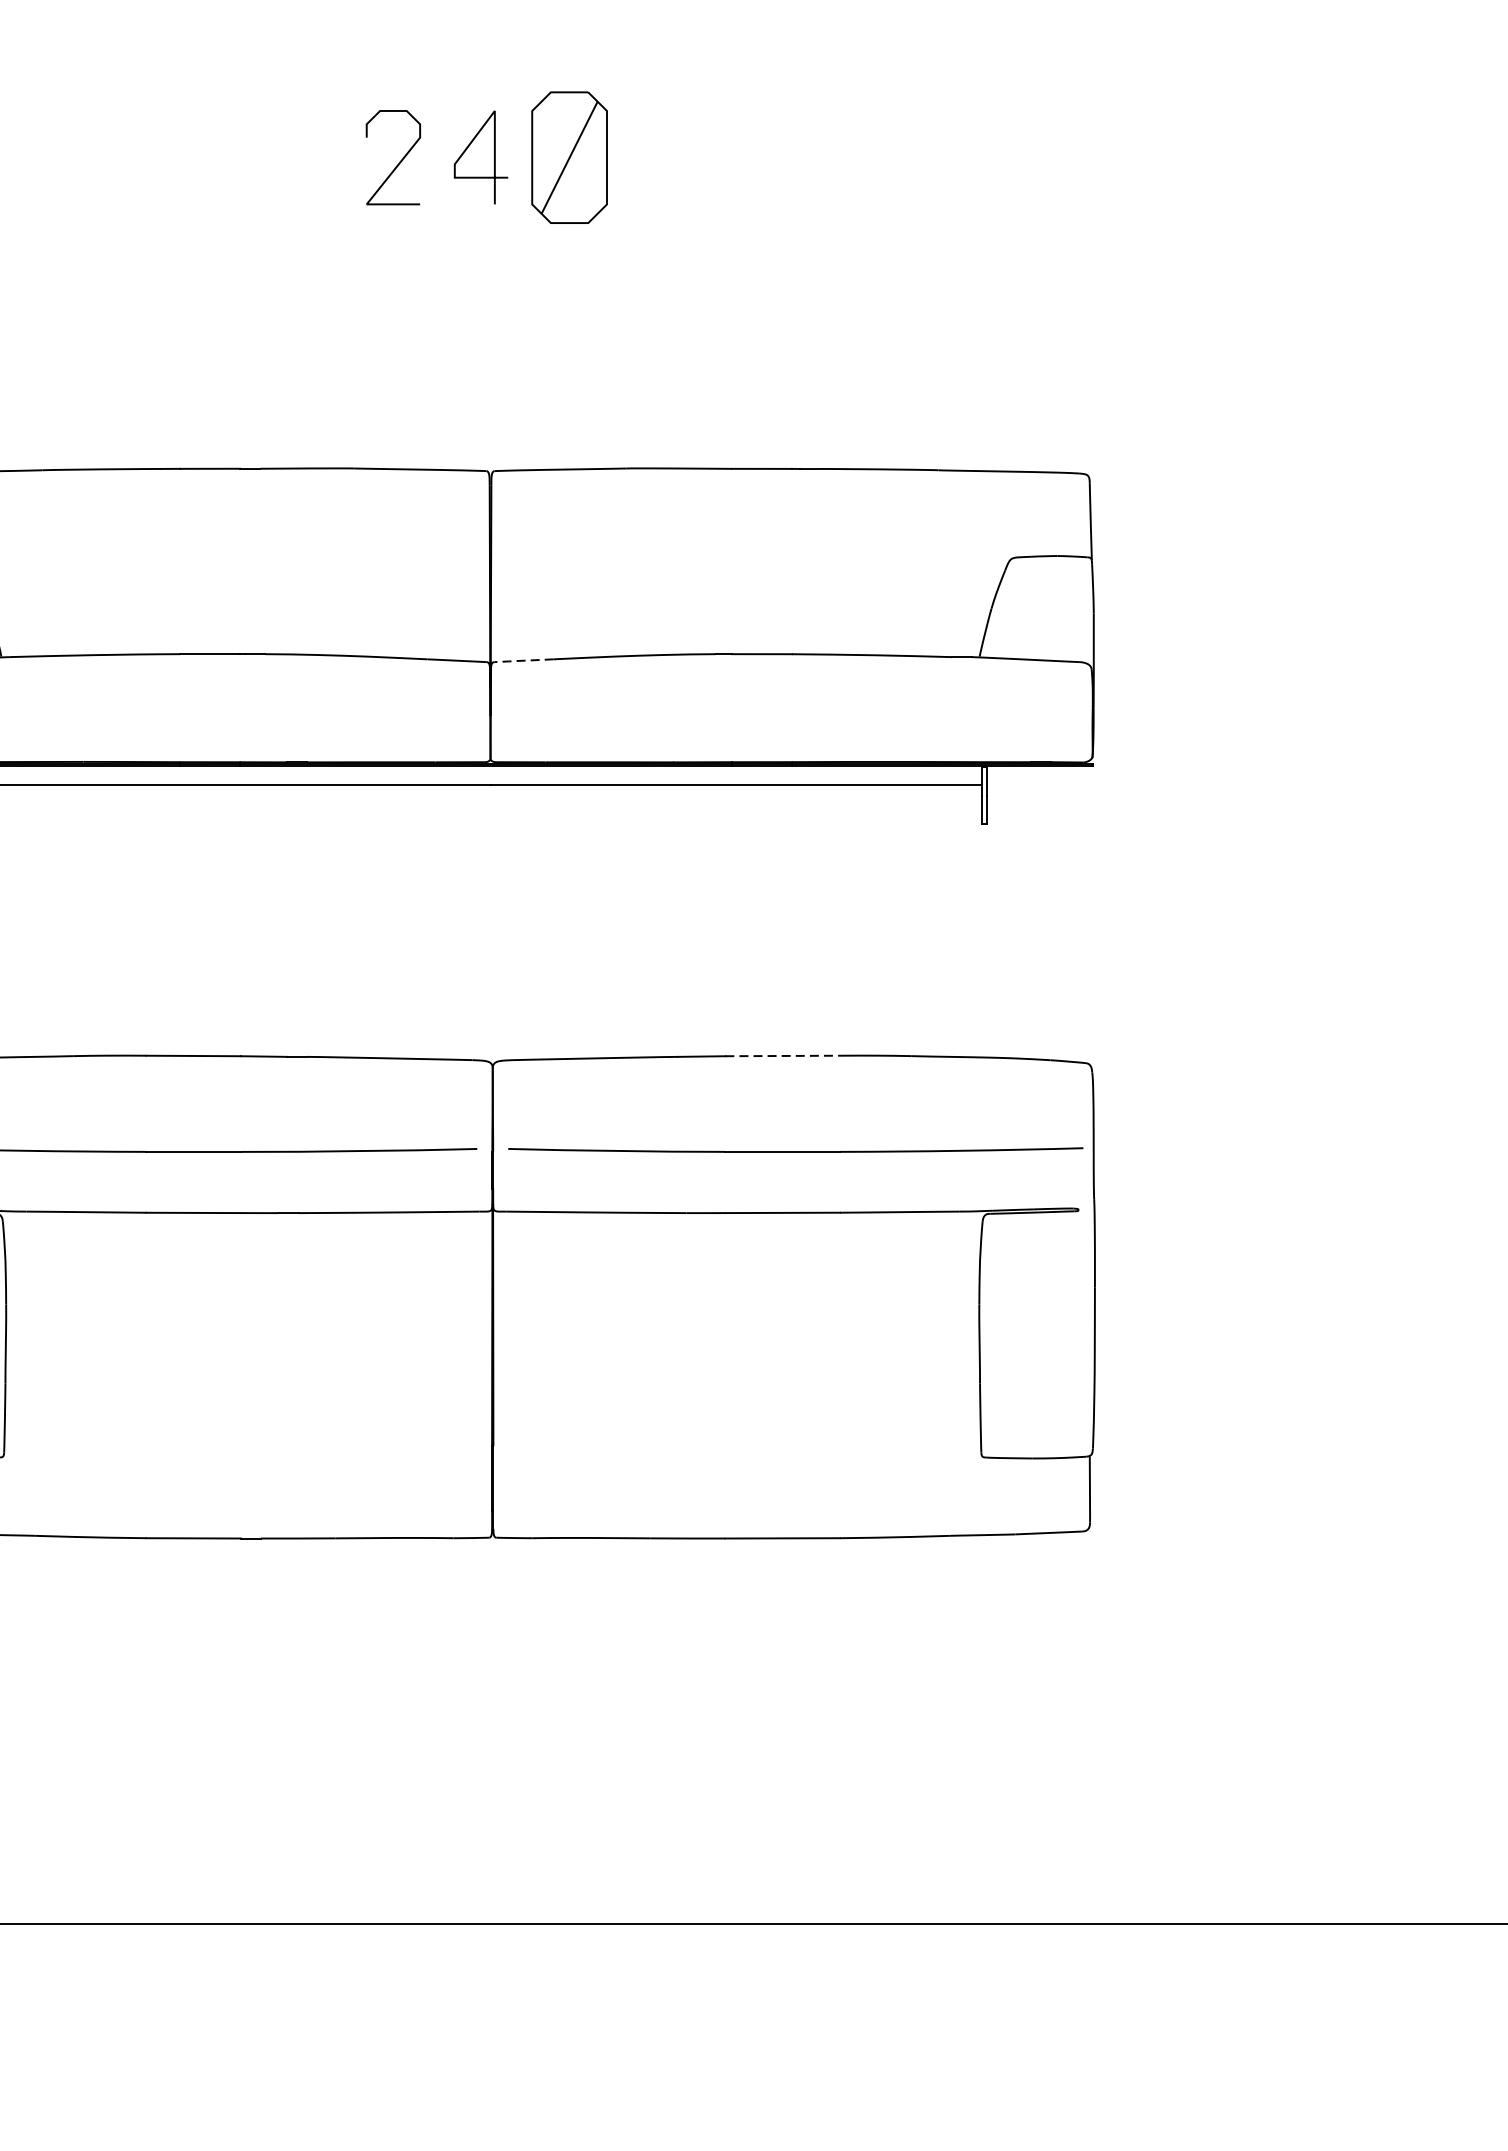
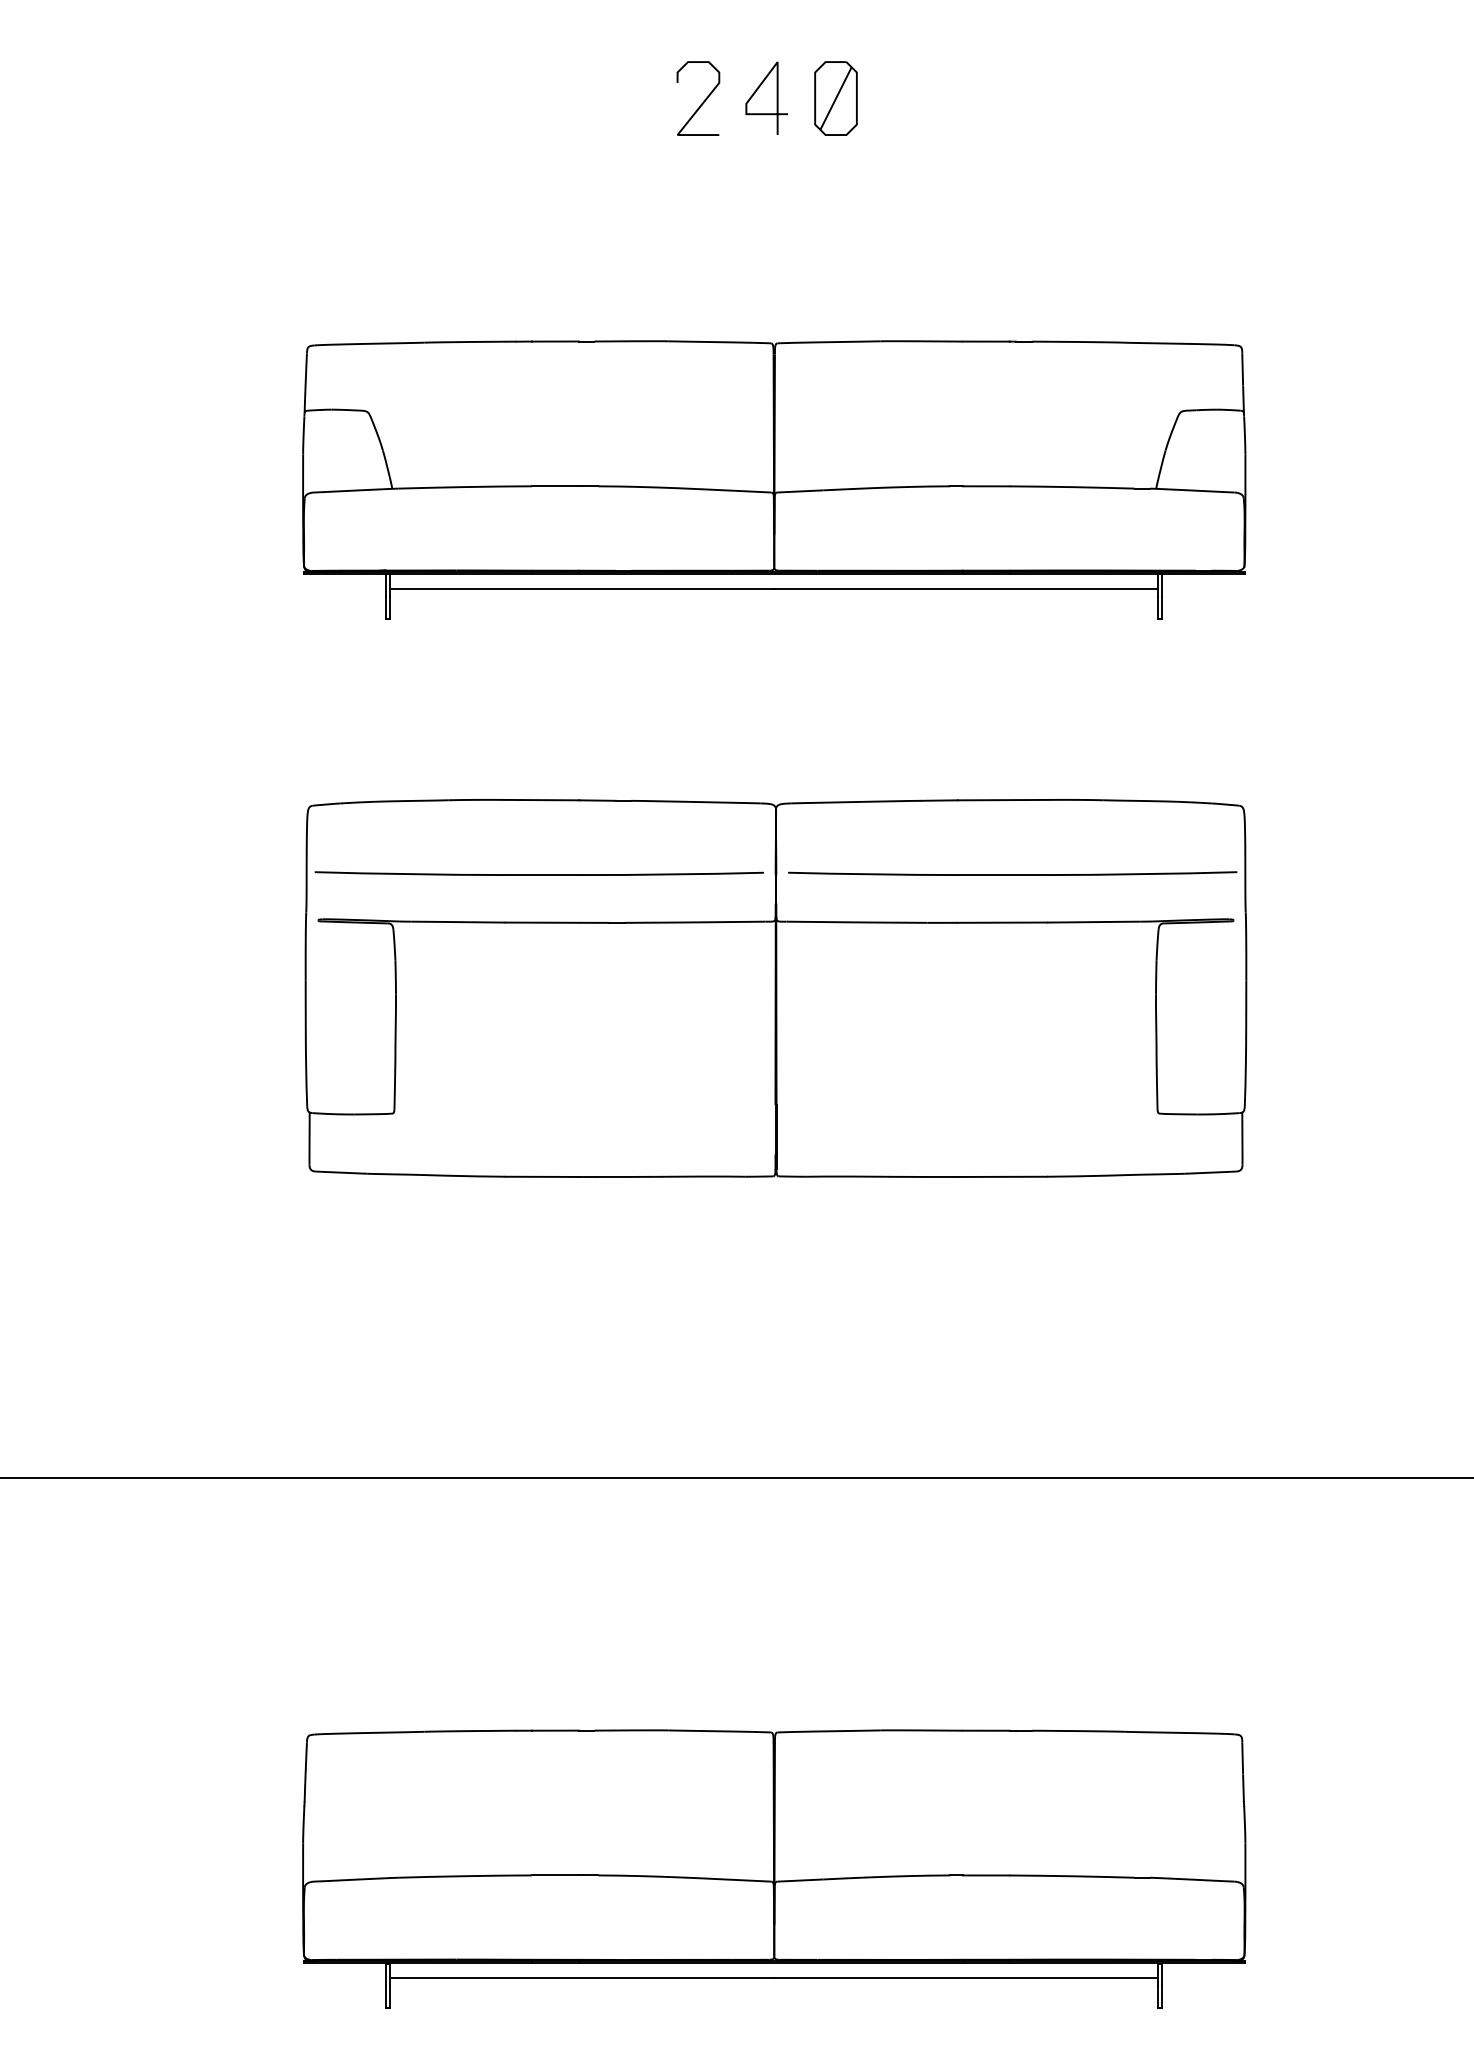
part: (568, 157) -> (835, 98), size x0.71
line: (522, 660) -> (799, 491), dashed -> solid
line: (782, 1056) -> (1002, 800), dashed -> solid

